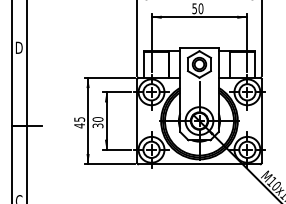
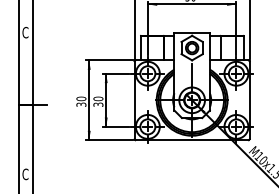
text: (19, 47) -> (25, 32), D -> C
text: (79, 122) -> (81, 101), 45 -> 30

